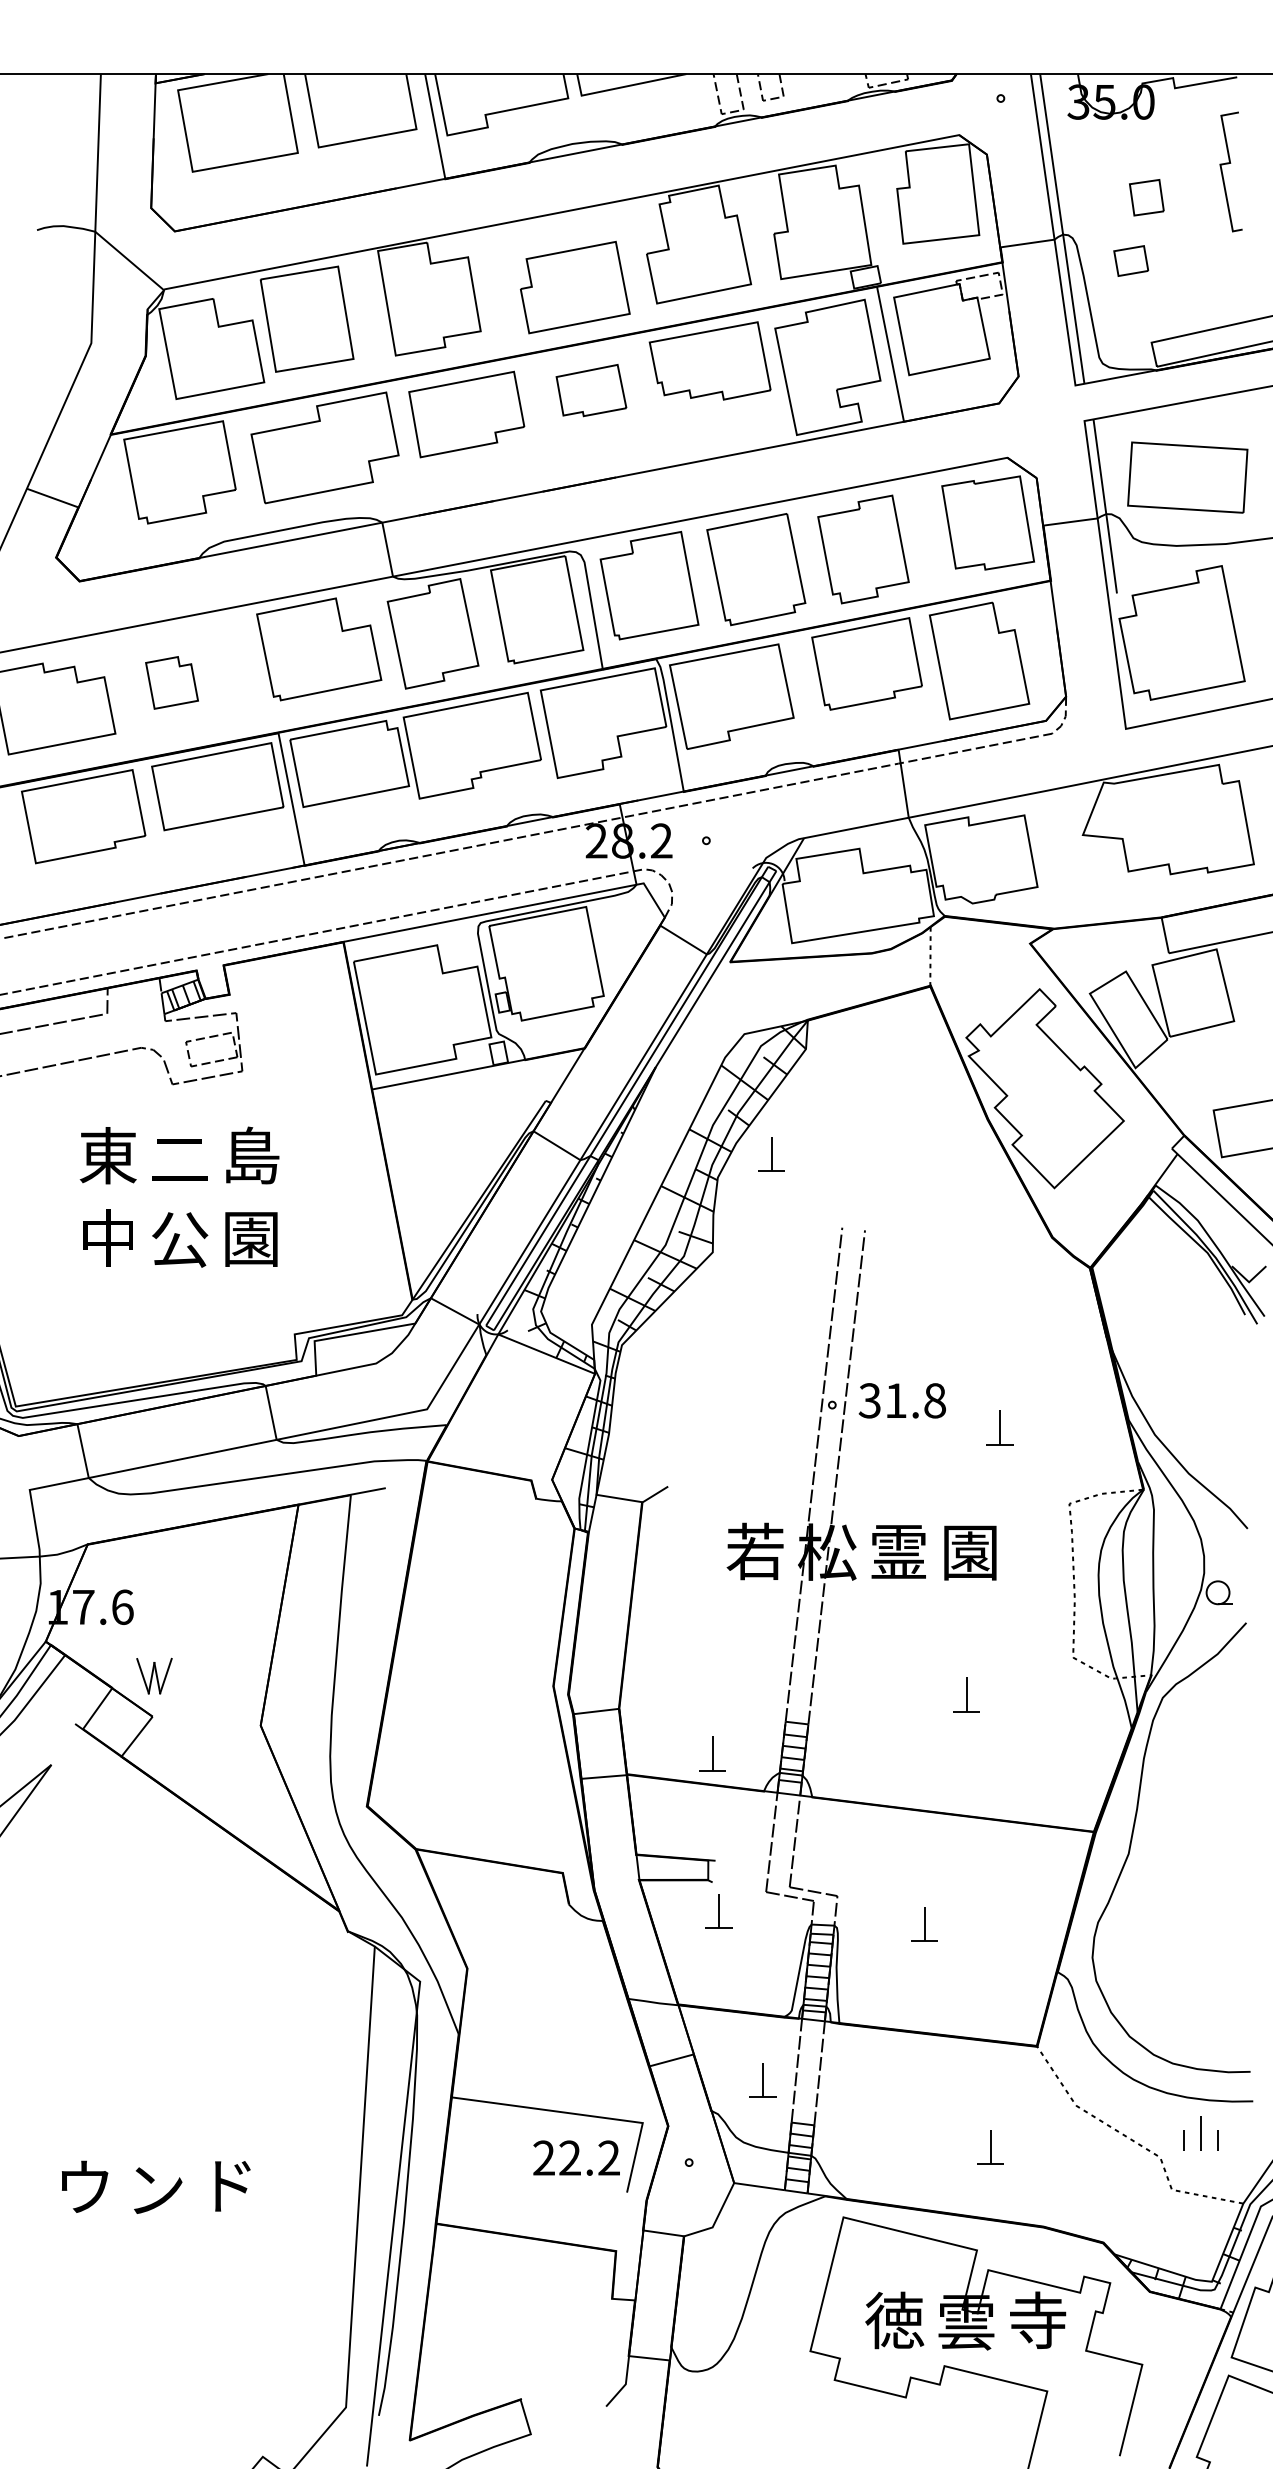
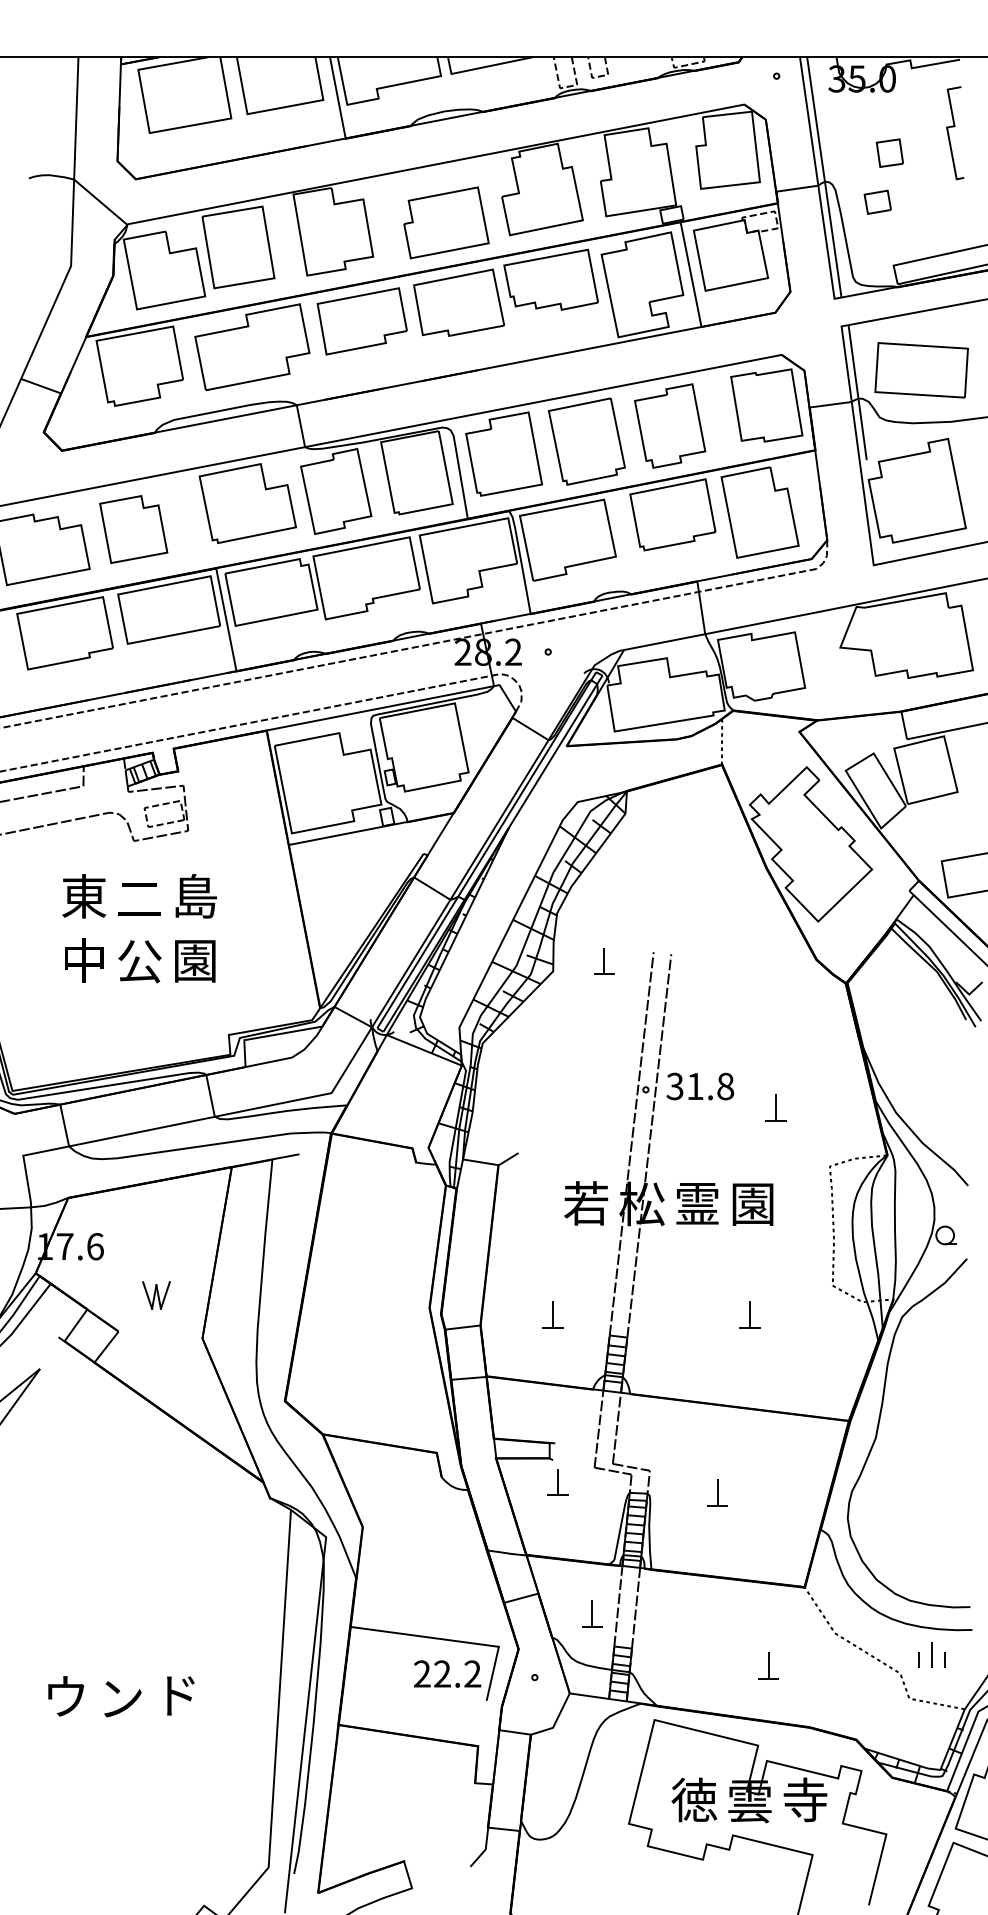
part: (591, 390) -> (459, 302), size x1.67
part: (171, 682) -> (133, 529), size x1.67
part: (771, 1154) -> (604, 961), moved
part: (154, 1675) -> (156, 1294), moved
part: (712, 1753) -> (552, 1314), moved

